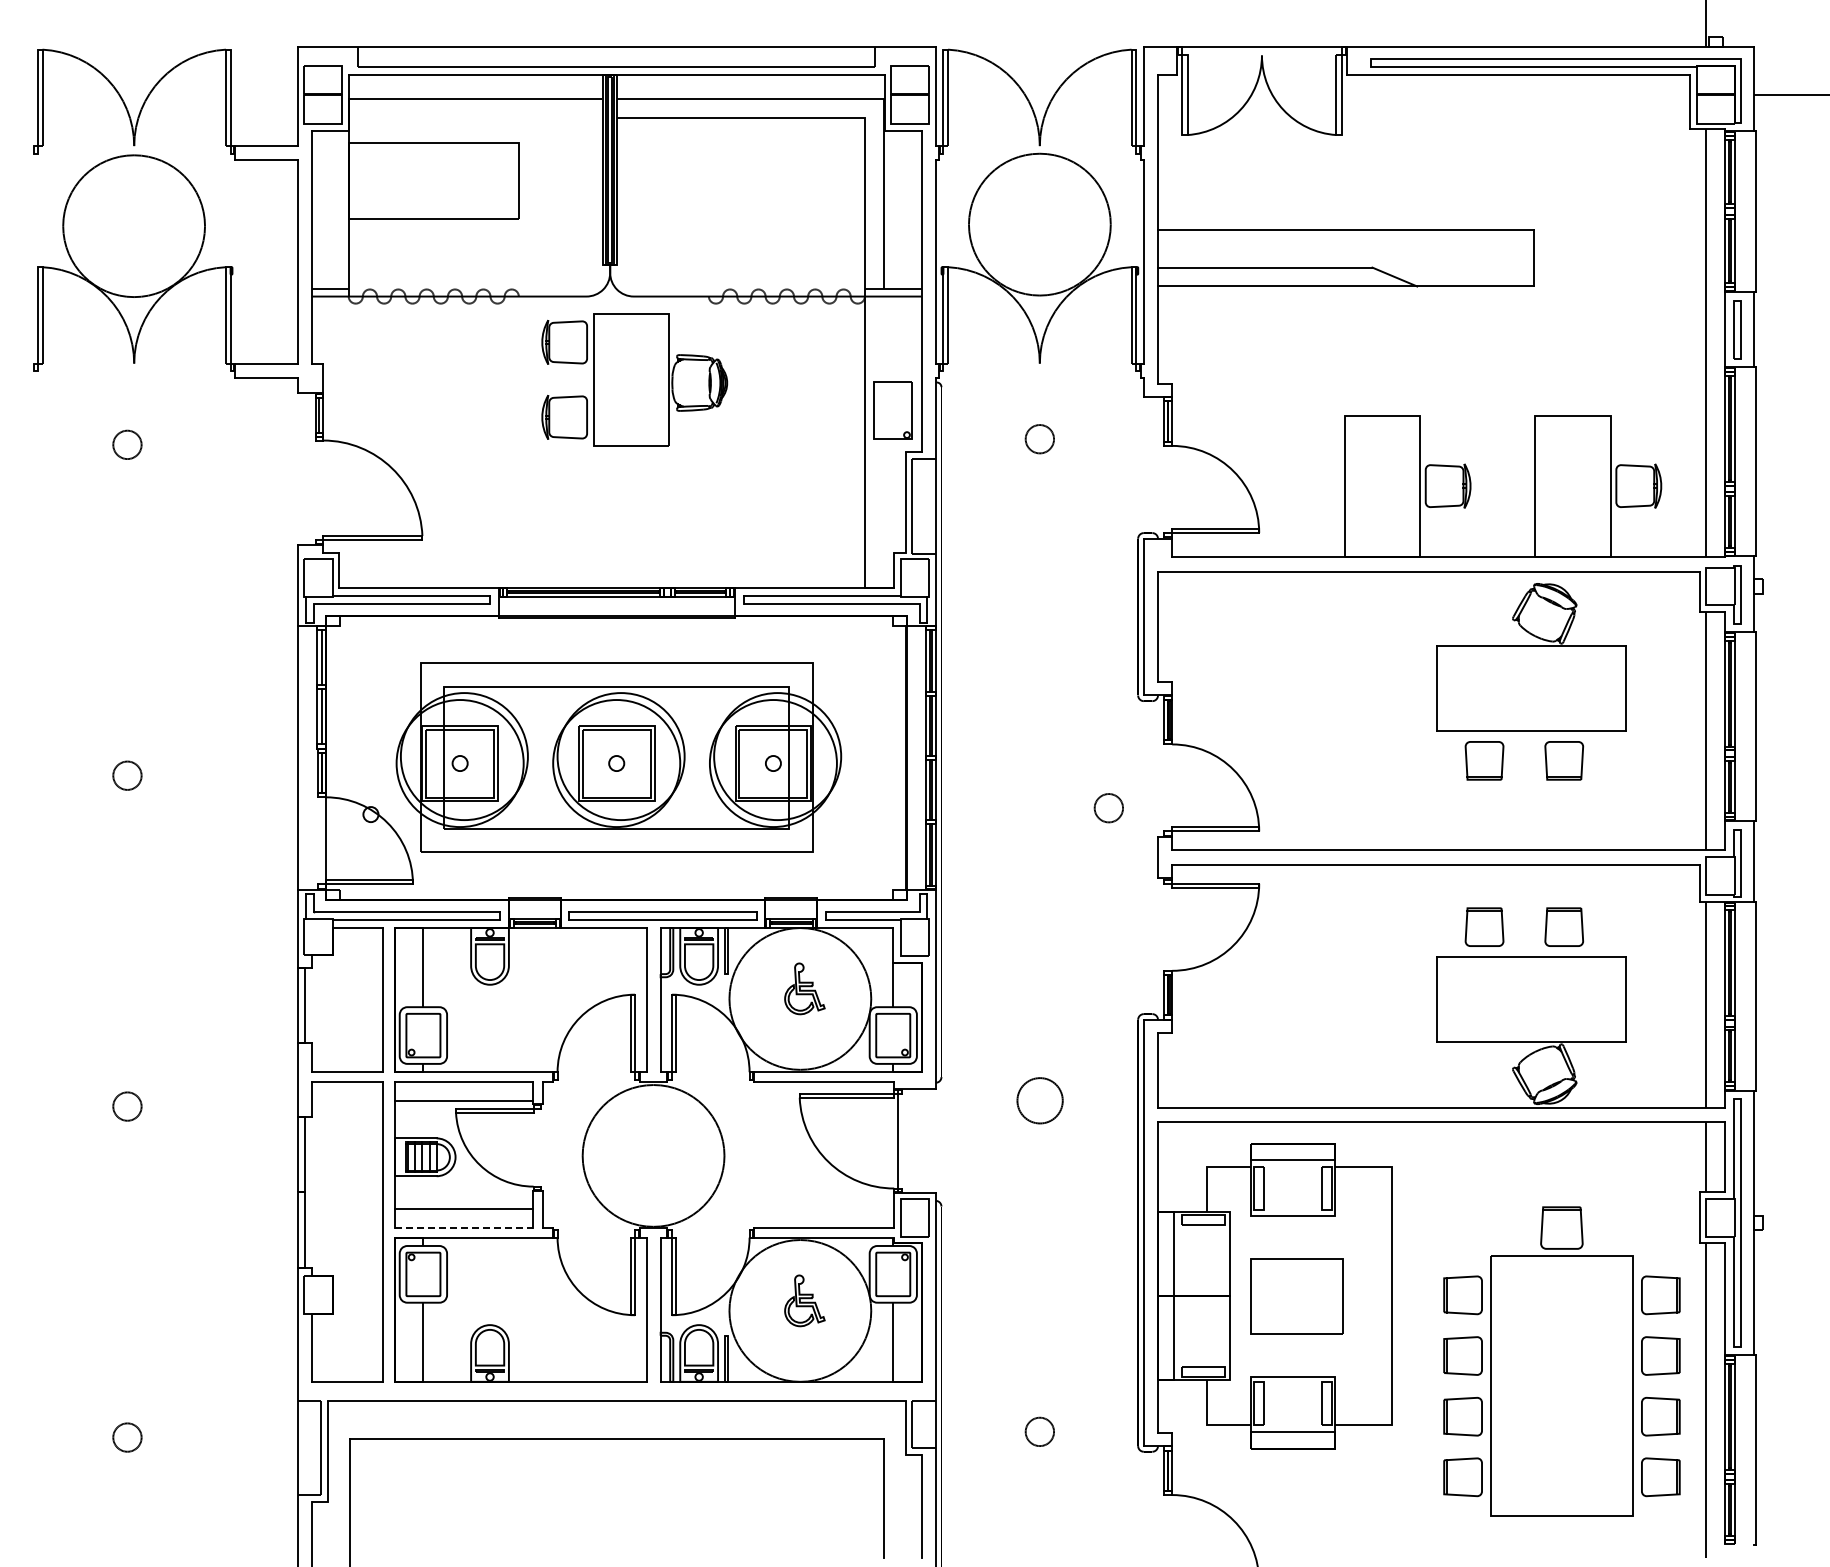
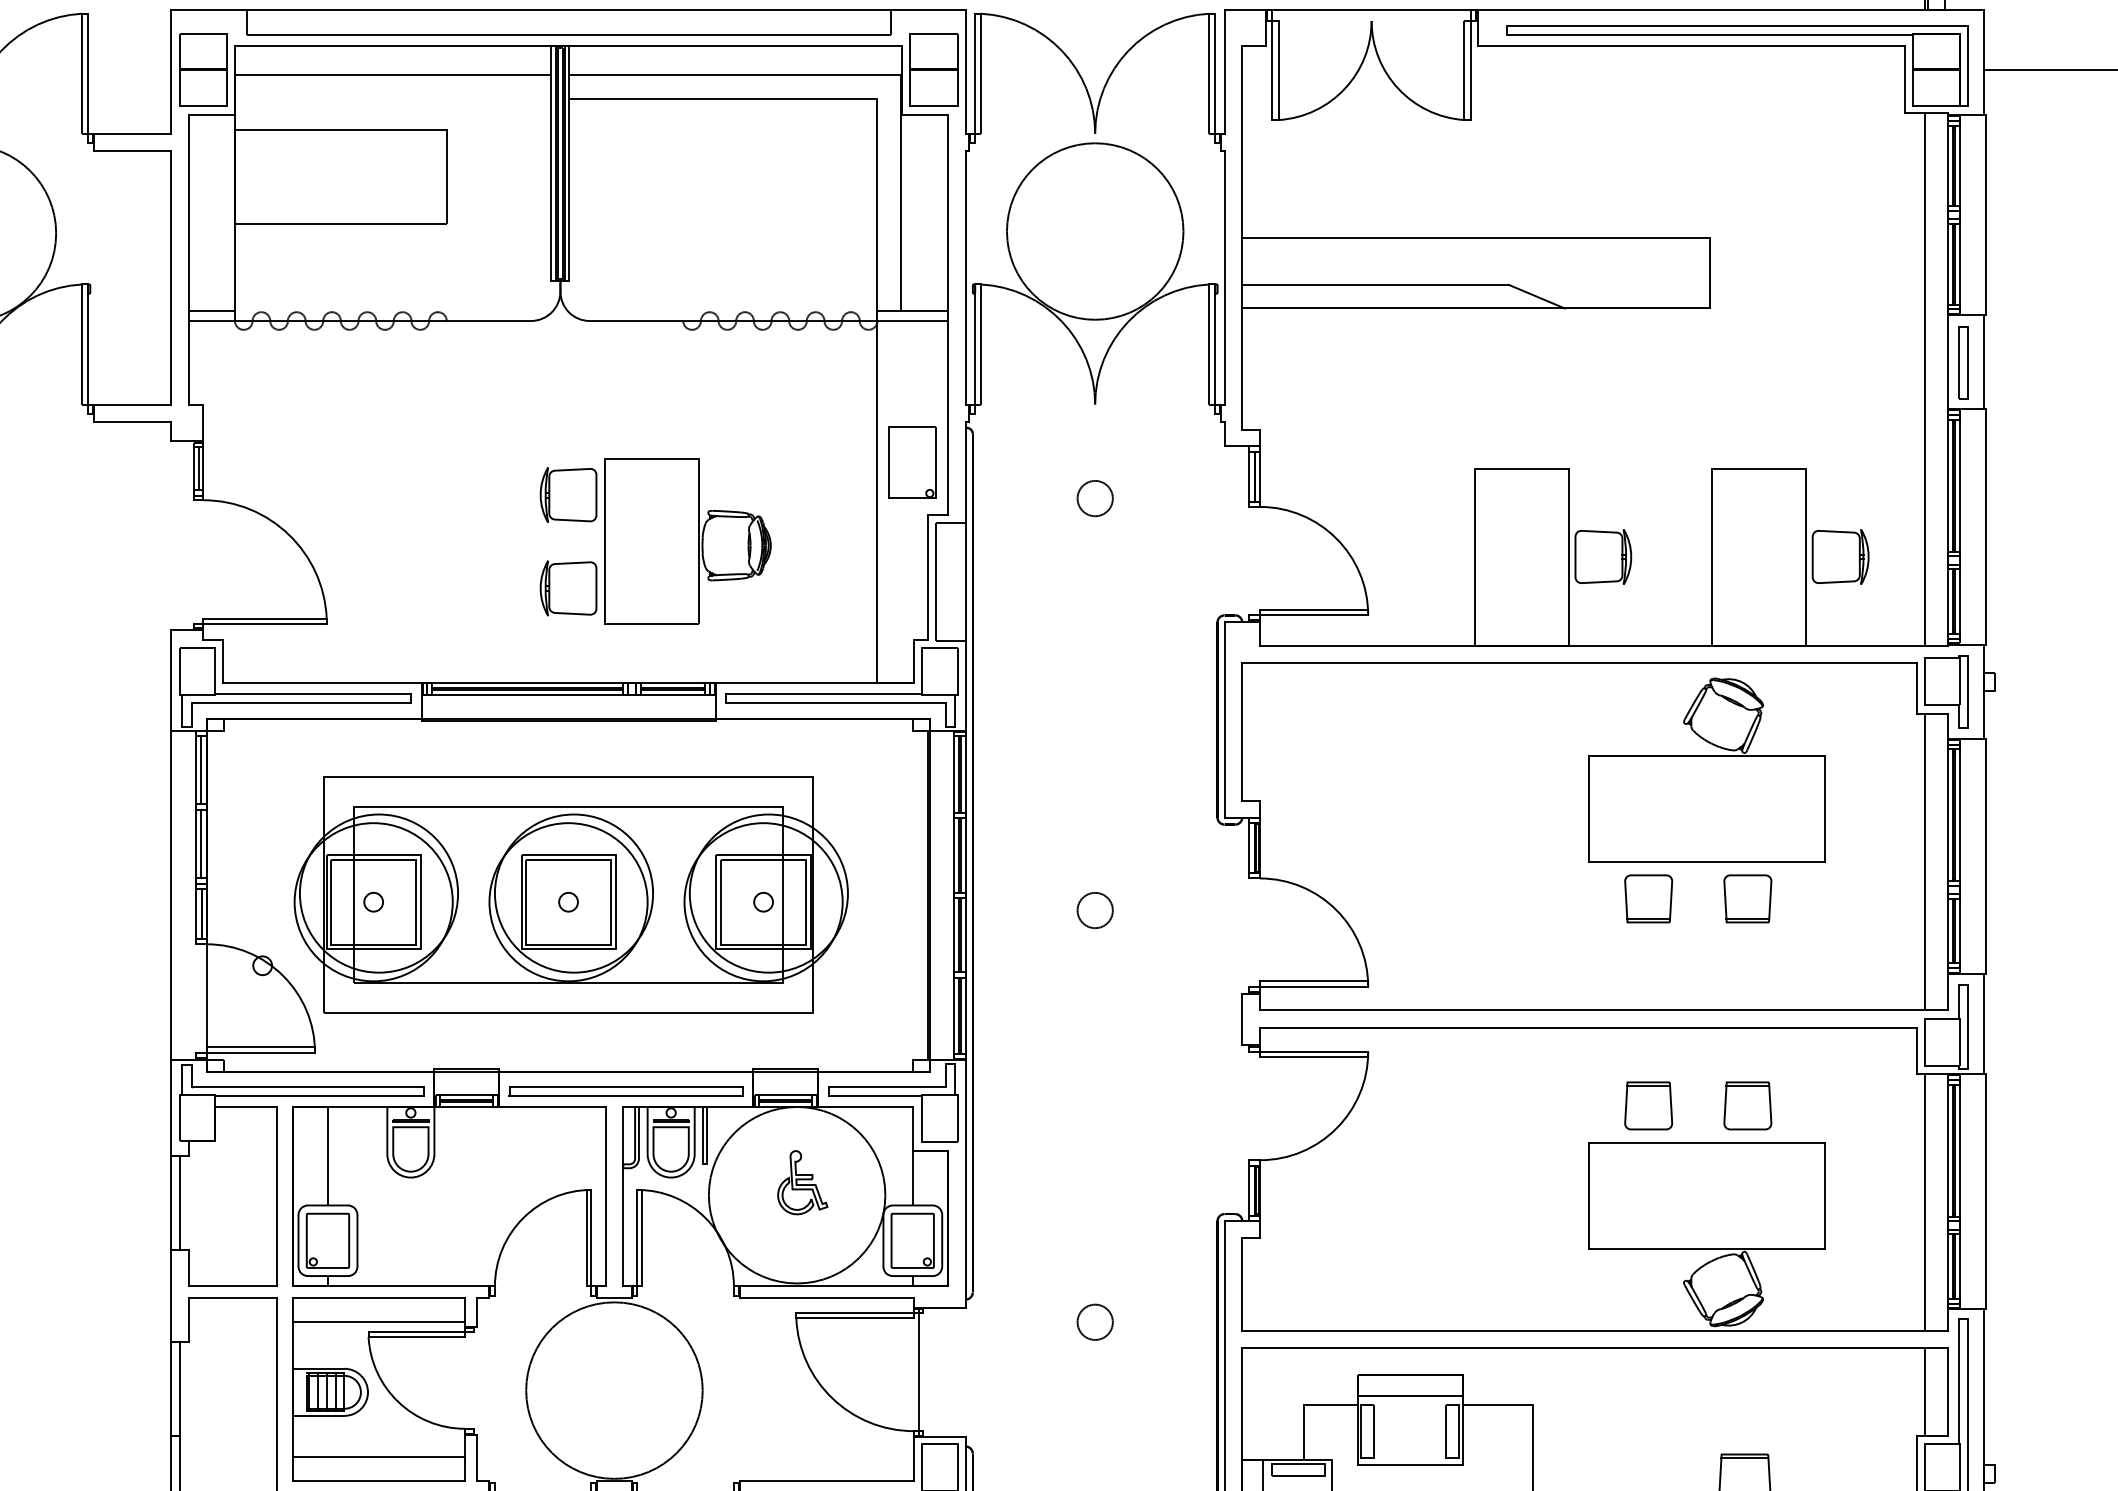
part: (634, 379) -> (655, 541), moved
circle: (1108, 808) -> (1094, 910), moved
circle: (1039, 1101) -> (1094, 1322), size x0.62
line: (464, 1228) -> (379, 1480), dashed -> solid

